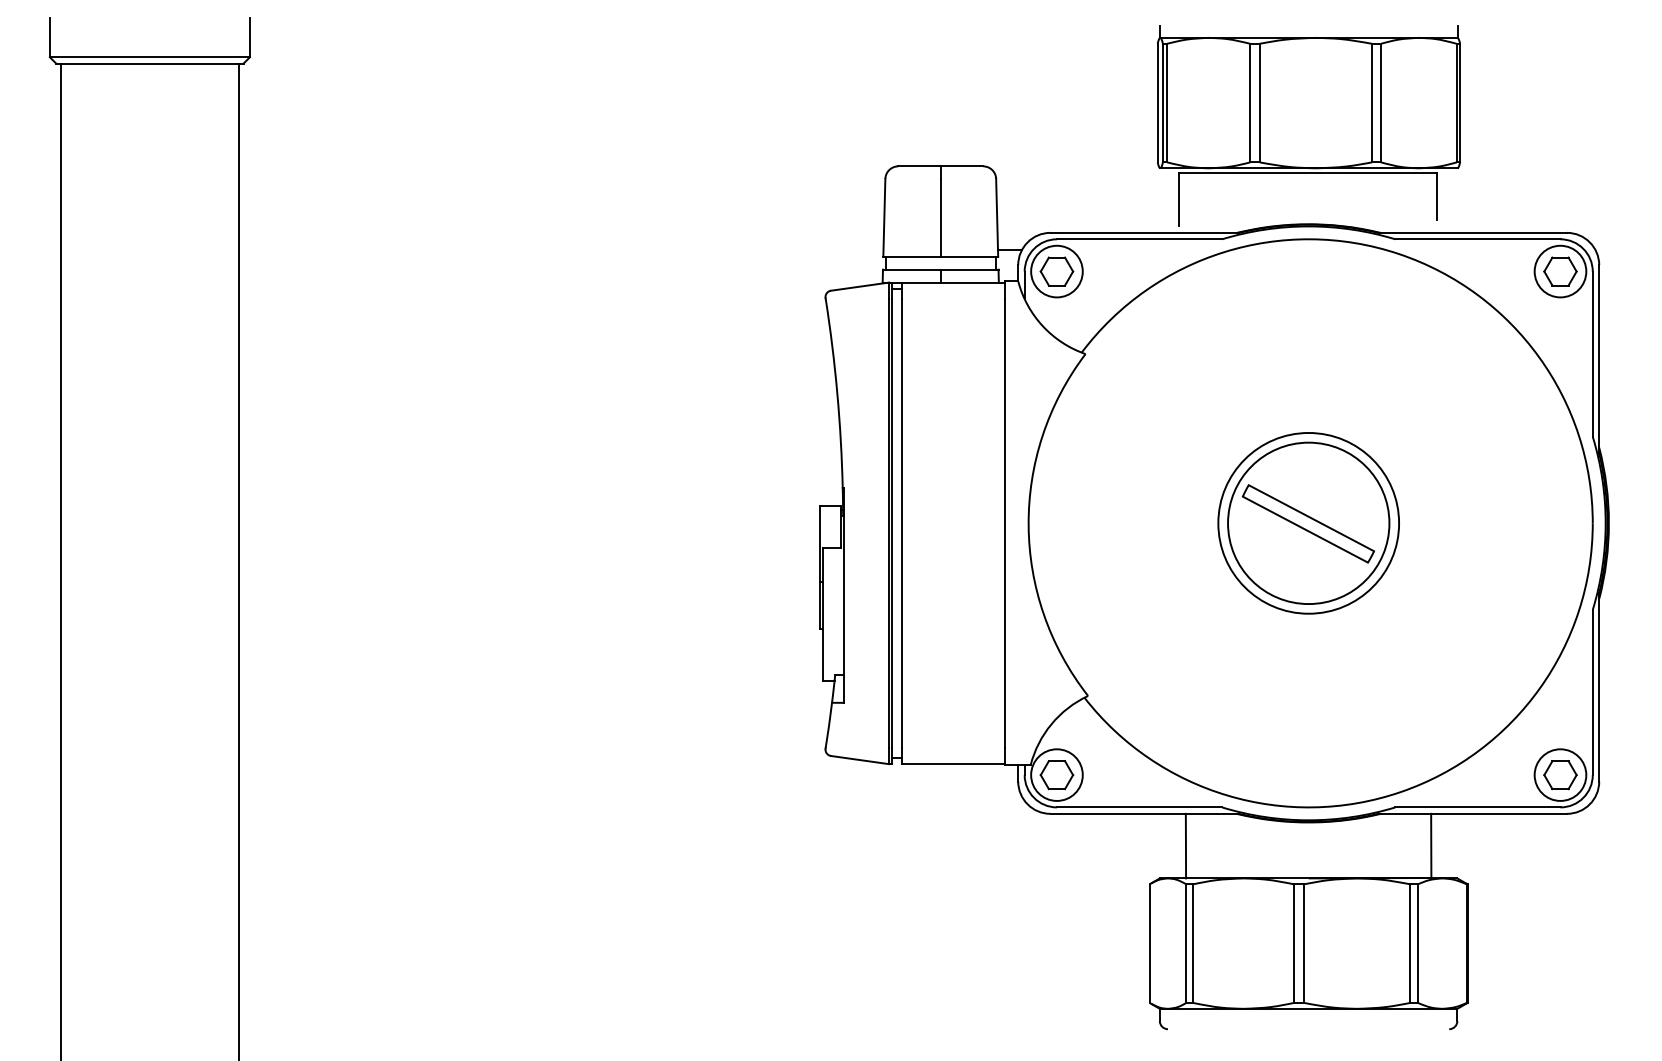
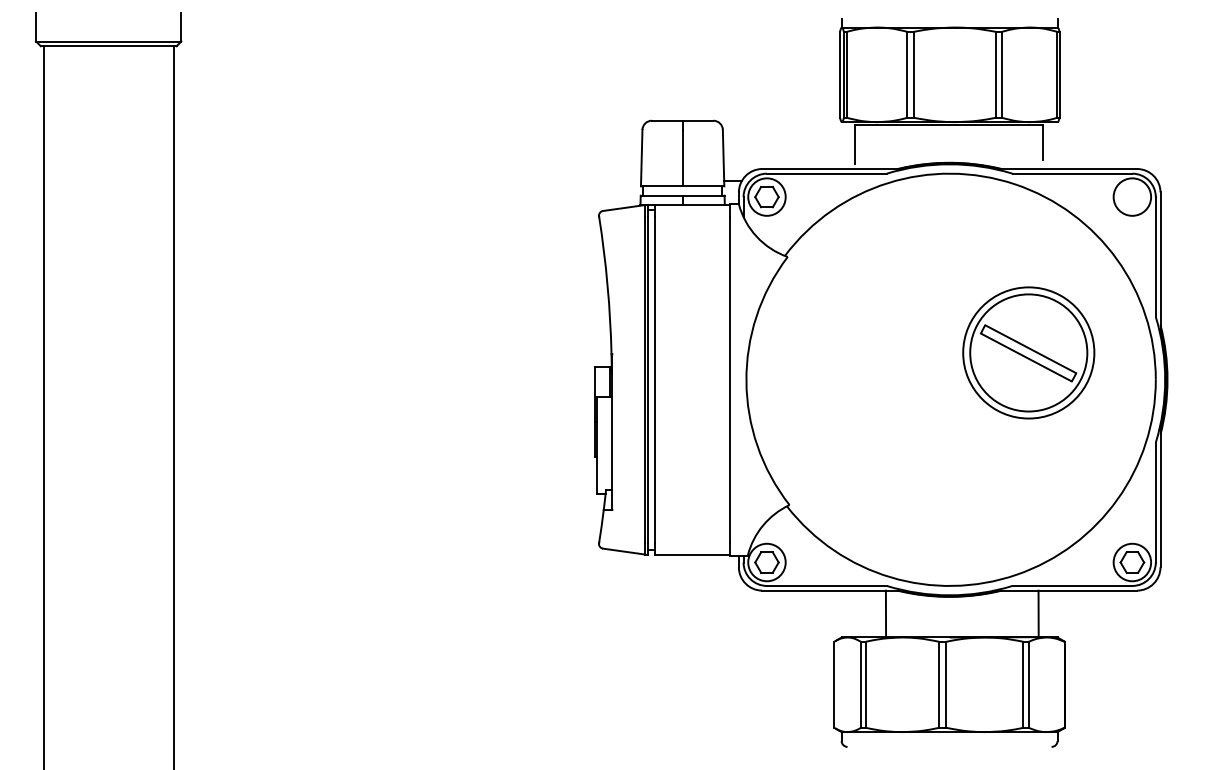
part: (1560, 271) -> (1132, 197), removed
part: (1308, 523) -> (1028, 353), moved
line: (1185, 845) -> (885, 613), moved

